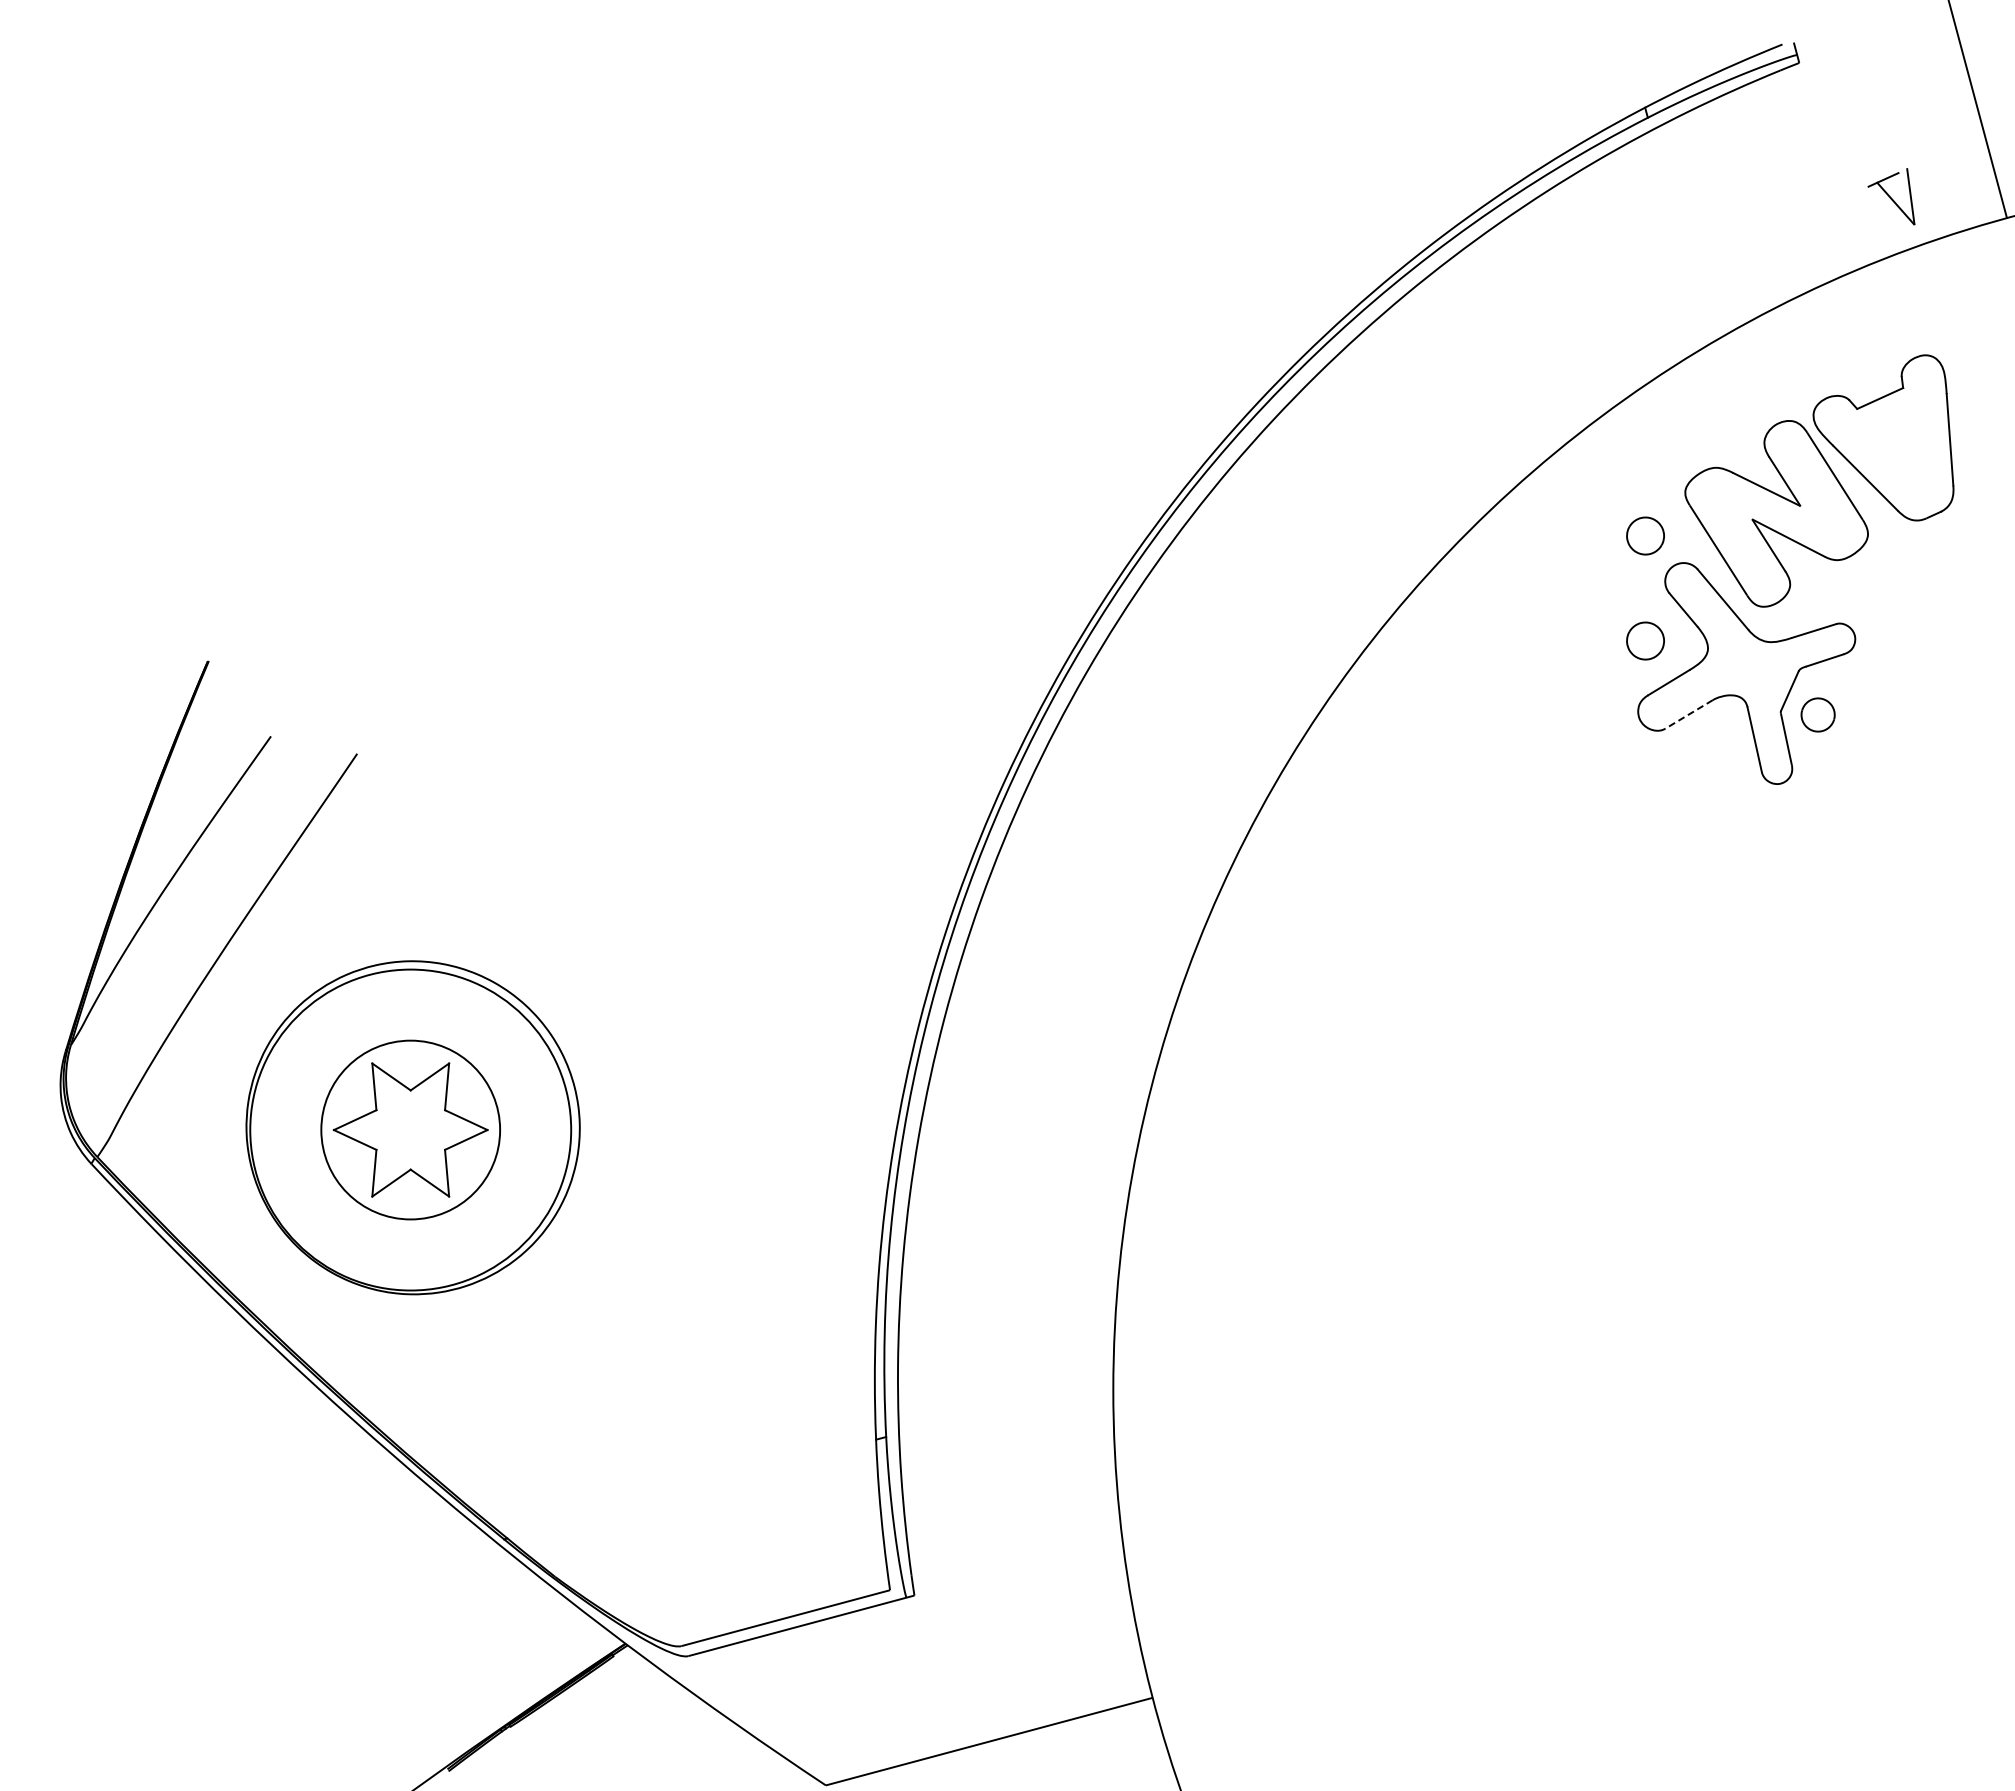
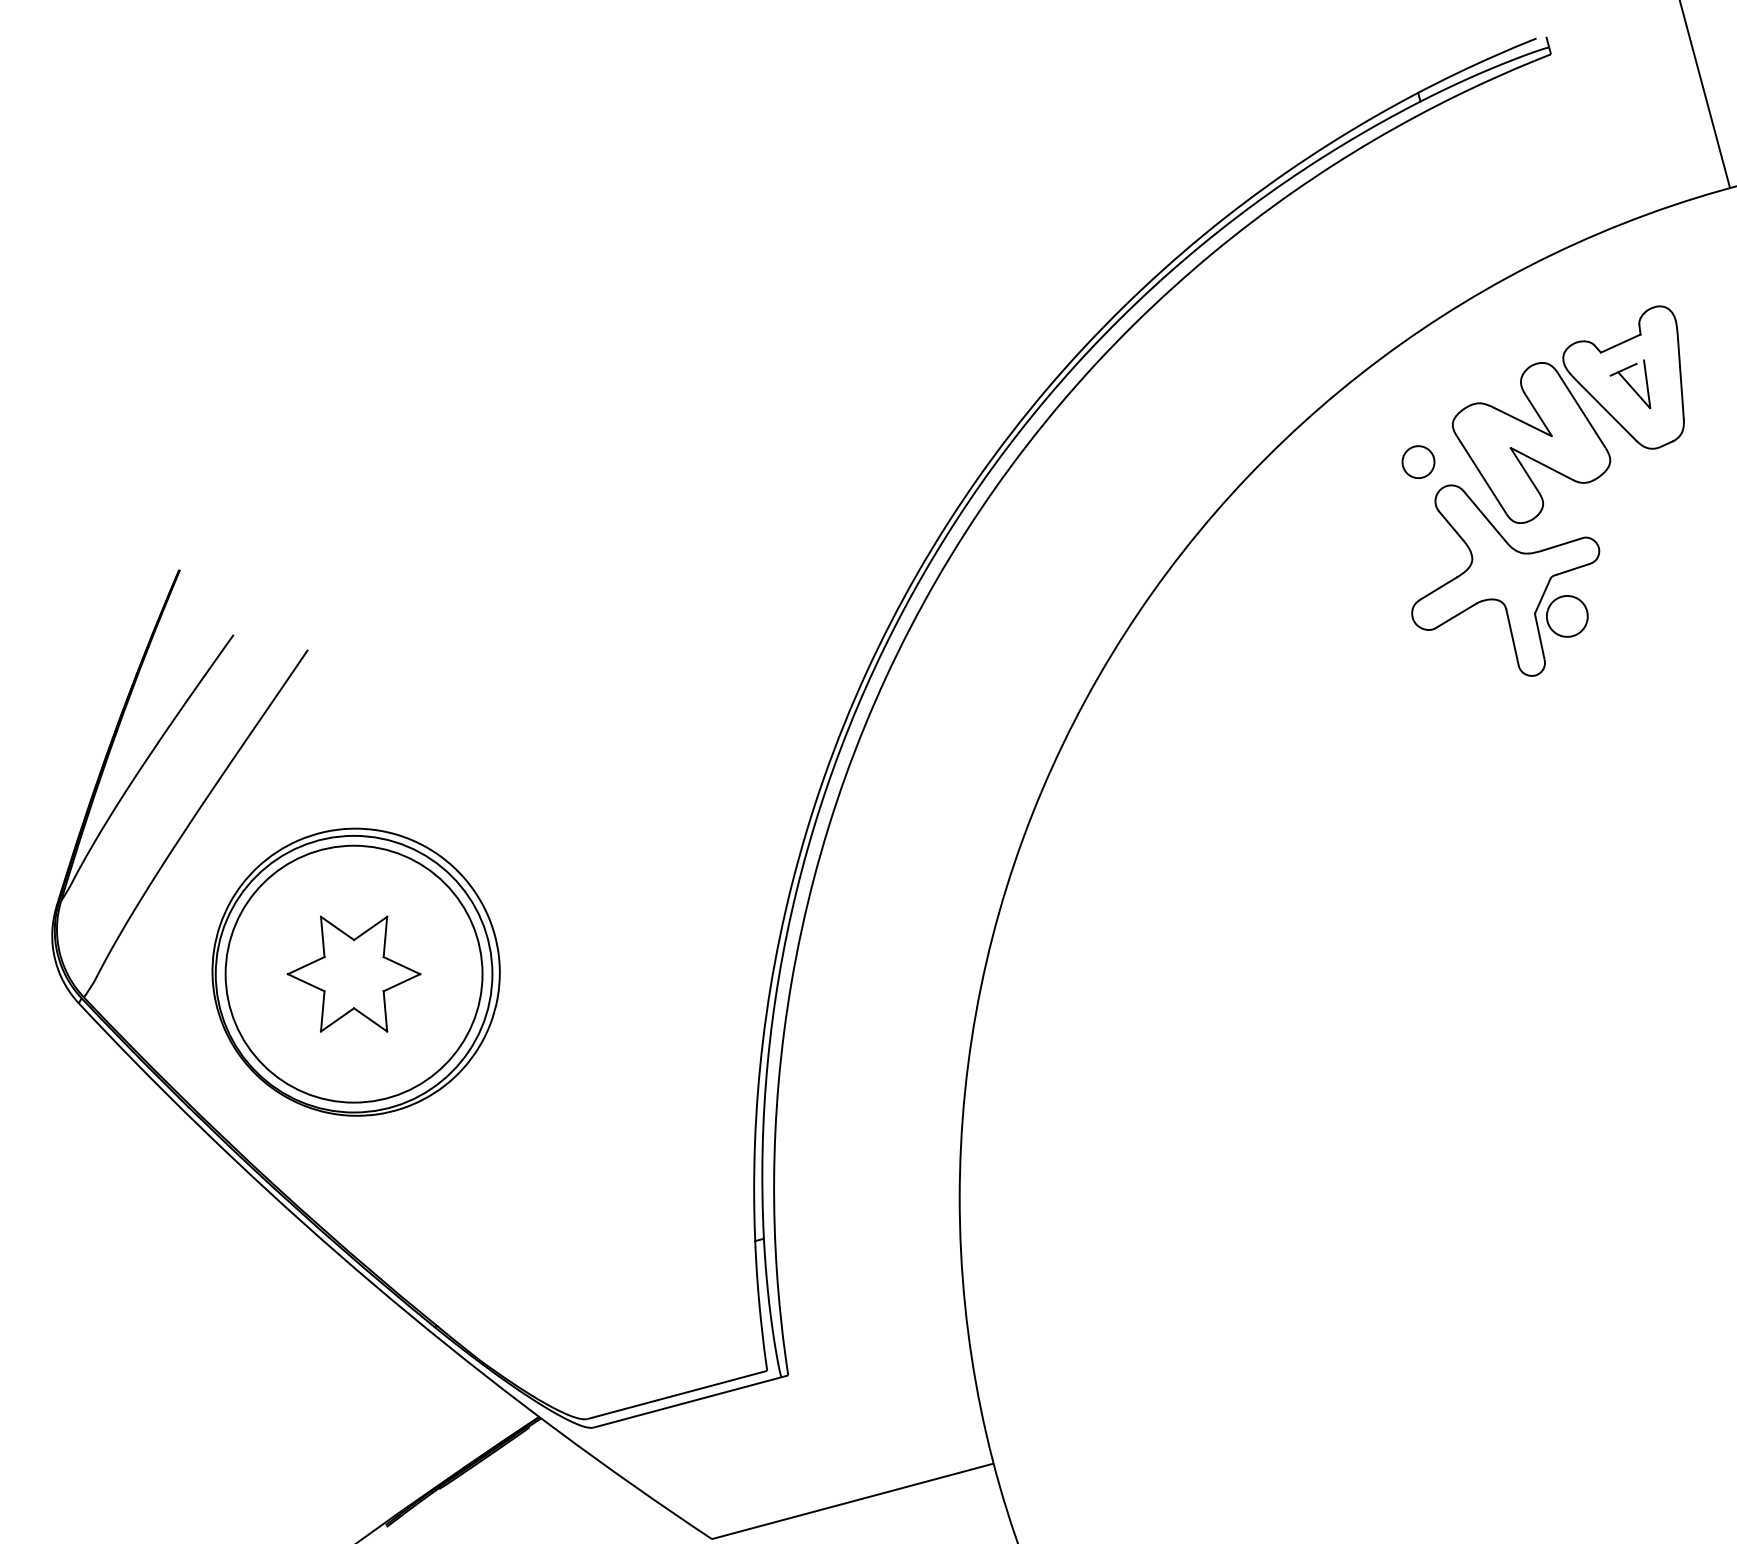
part: (1891, 196) -> (1630, 384), moved
part: (1645, 640) -> (1418, 552), removed
line: (1689, 714) -> (1456, 615), dashed -> solid
part: (1817, 714) -> (1566, 615), size x1.43
circle: (410, 1130) -> (353, 974), size x1.67

